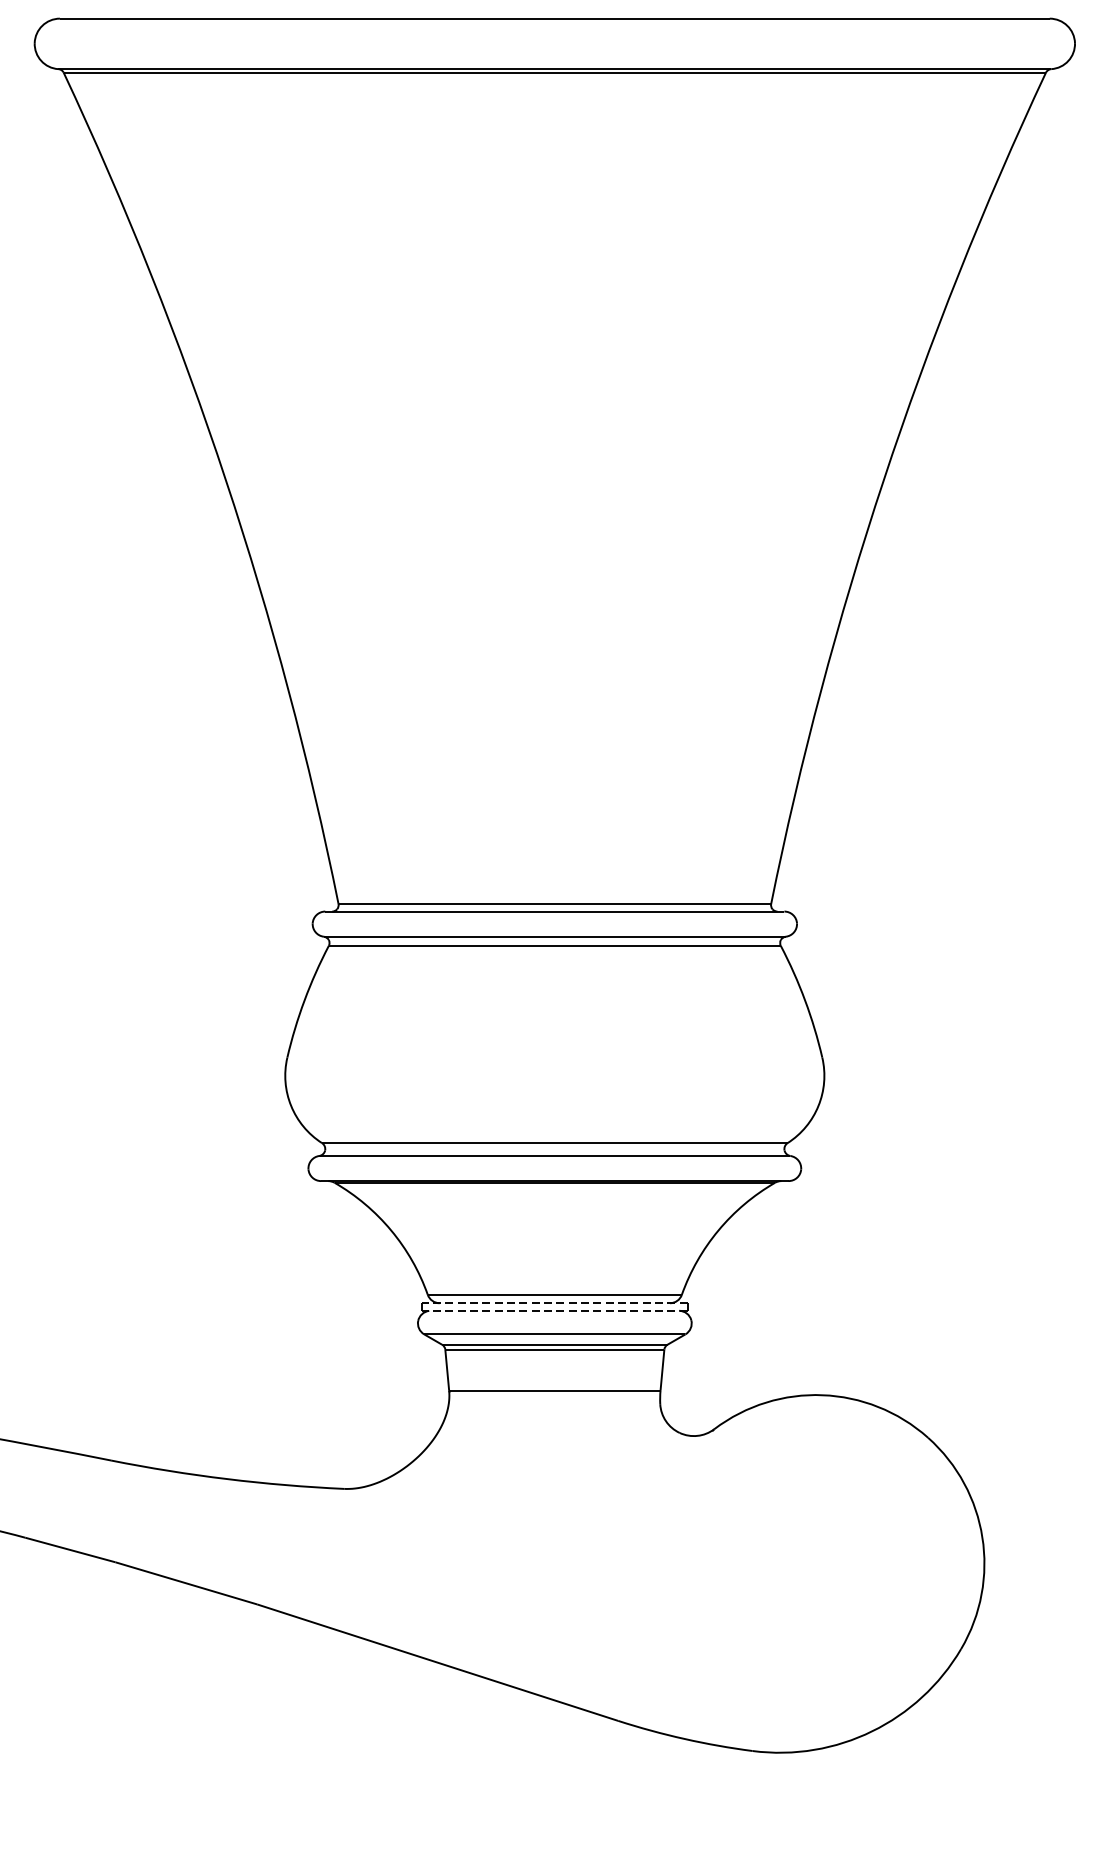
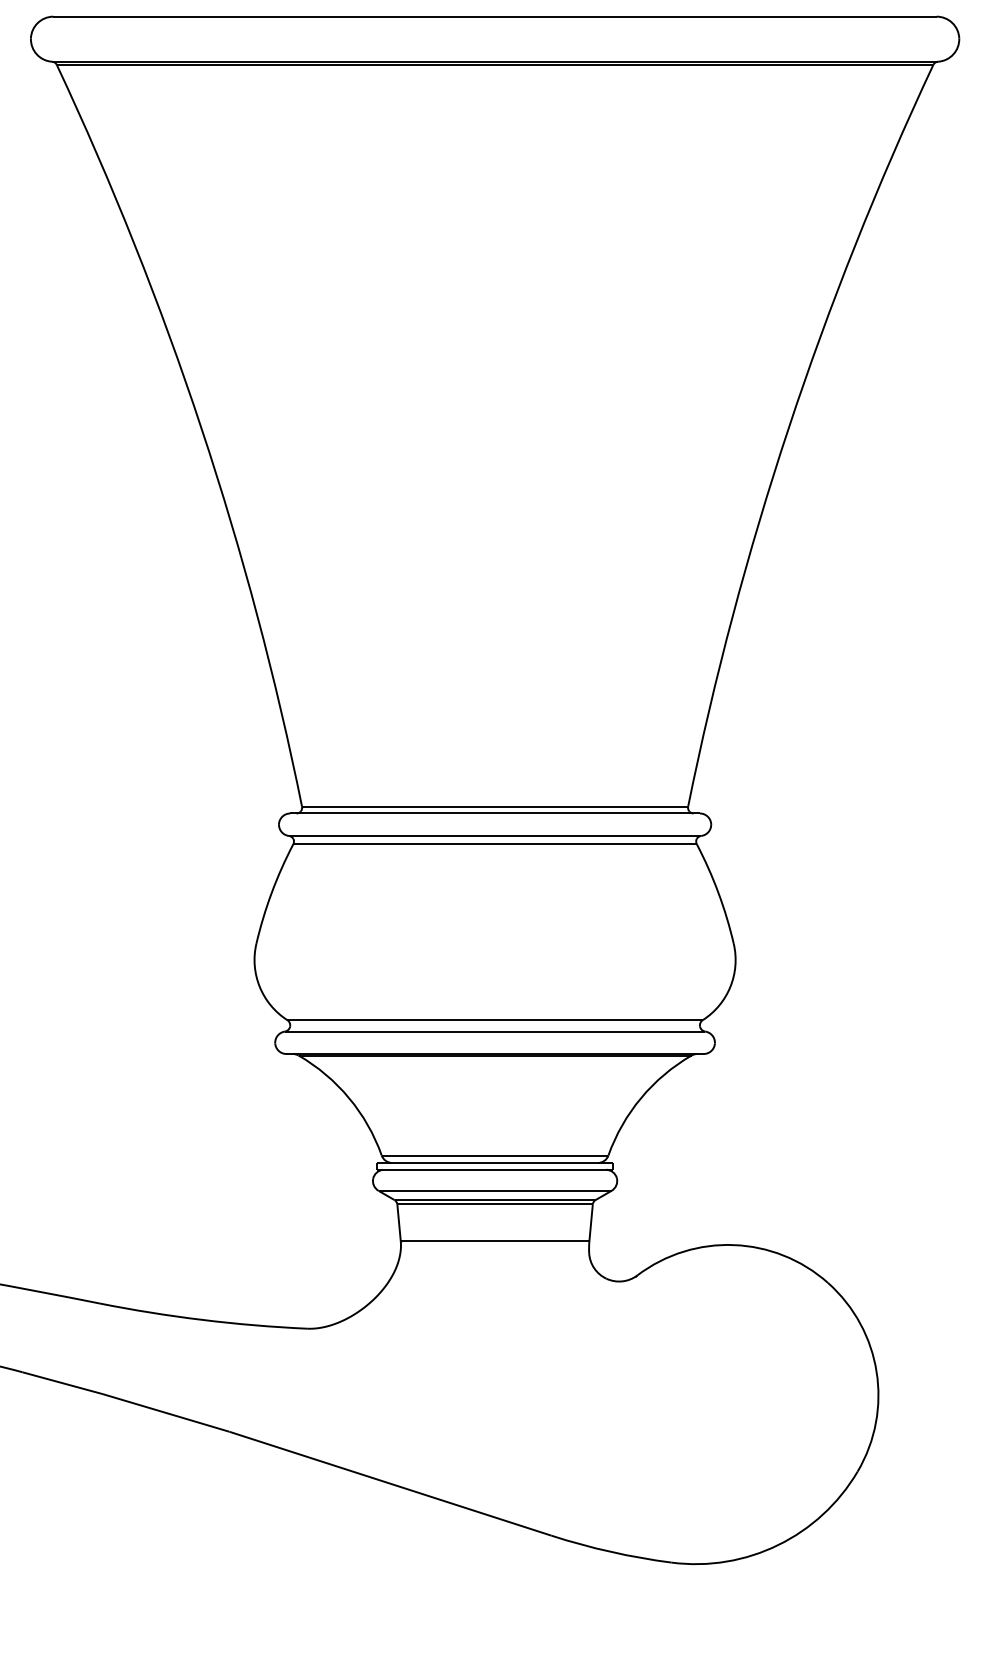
line: (554, 1303) -> (494, 1163), dashed -> solid
line: (554, 1310) -> (494, 1169), dashed -> solid

